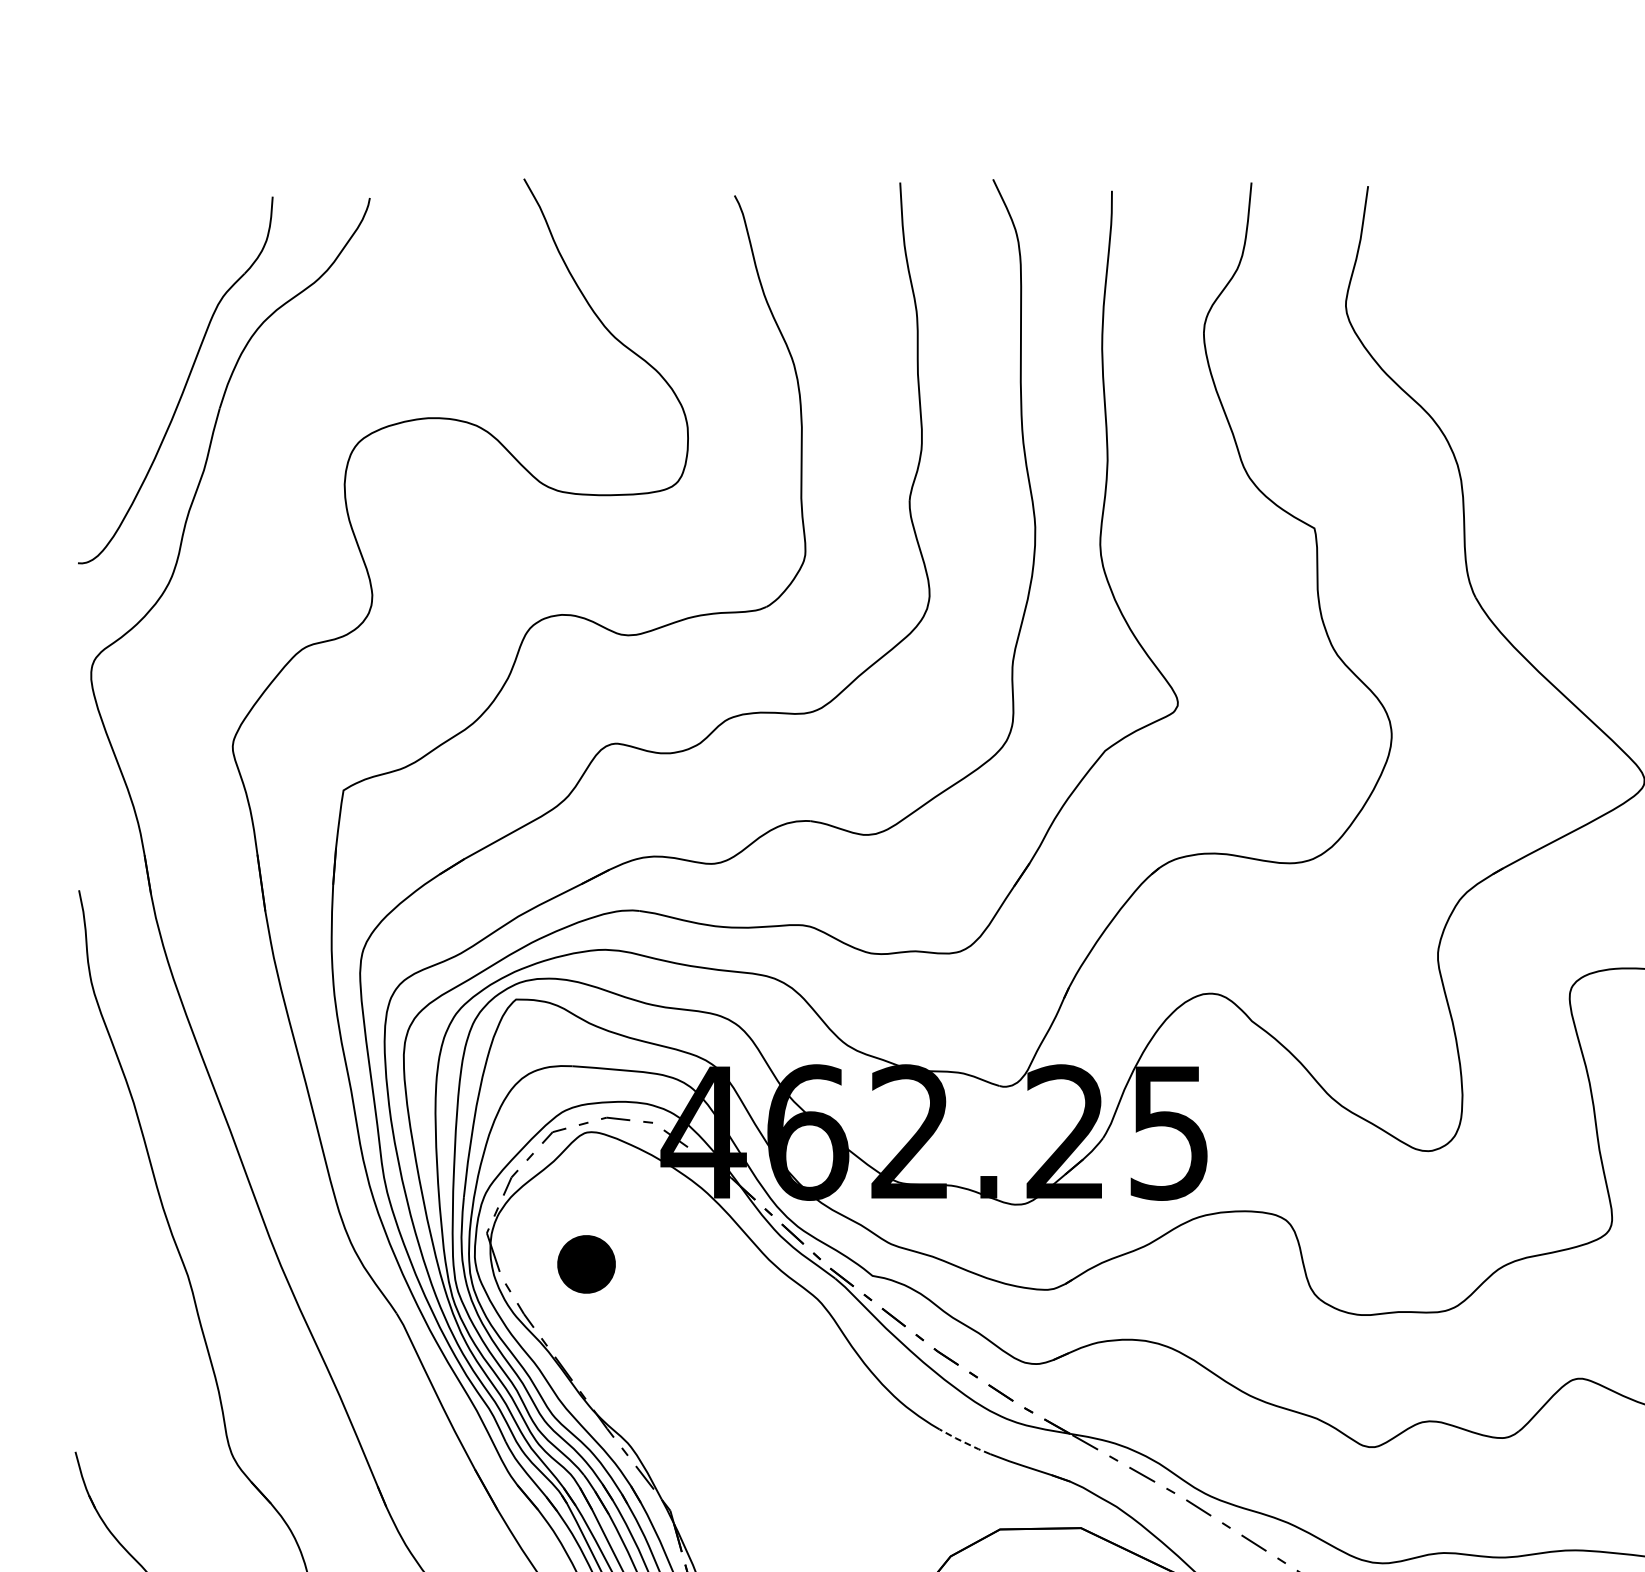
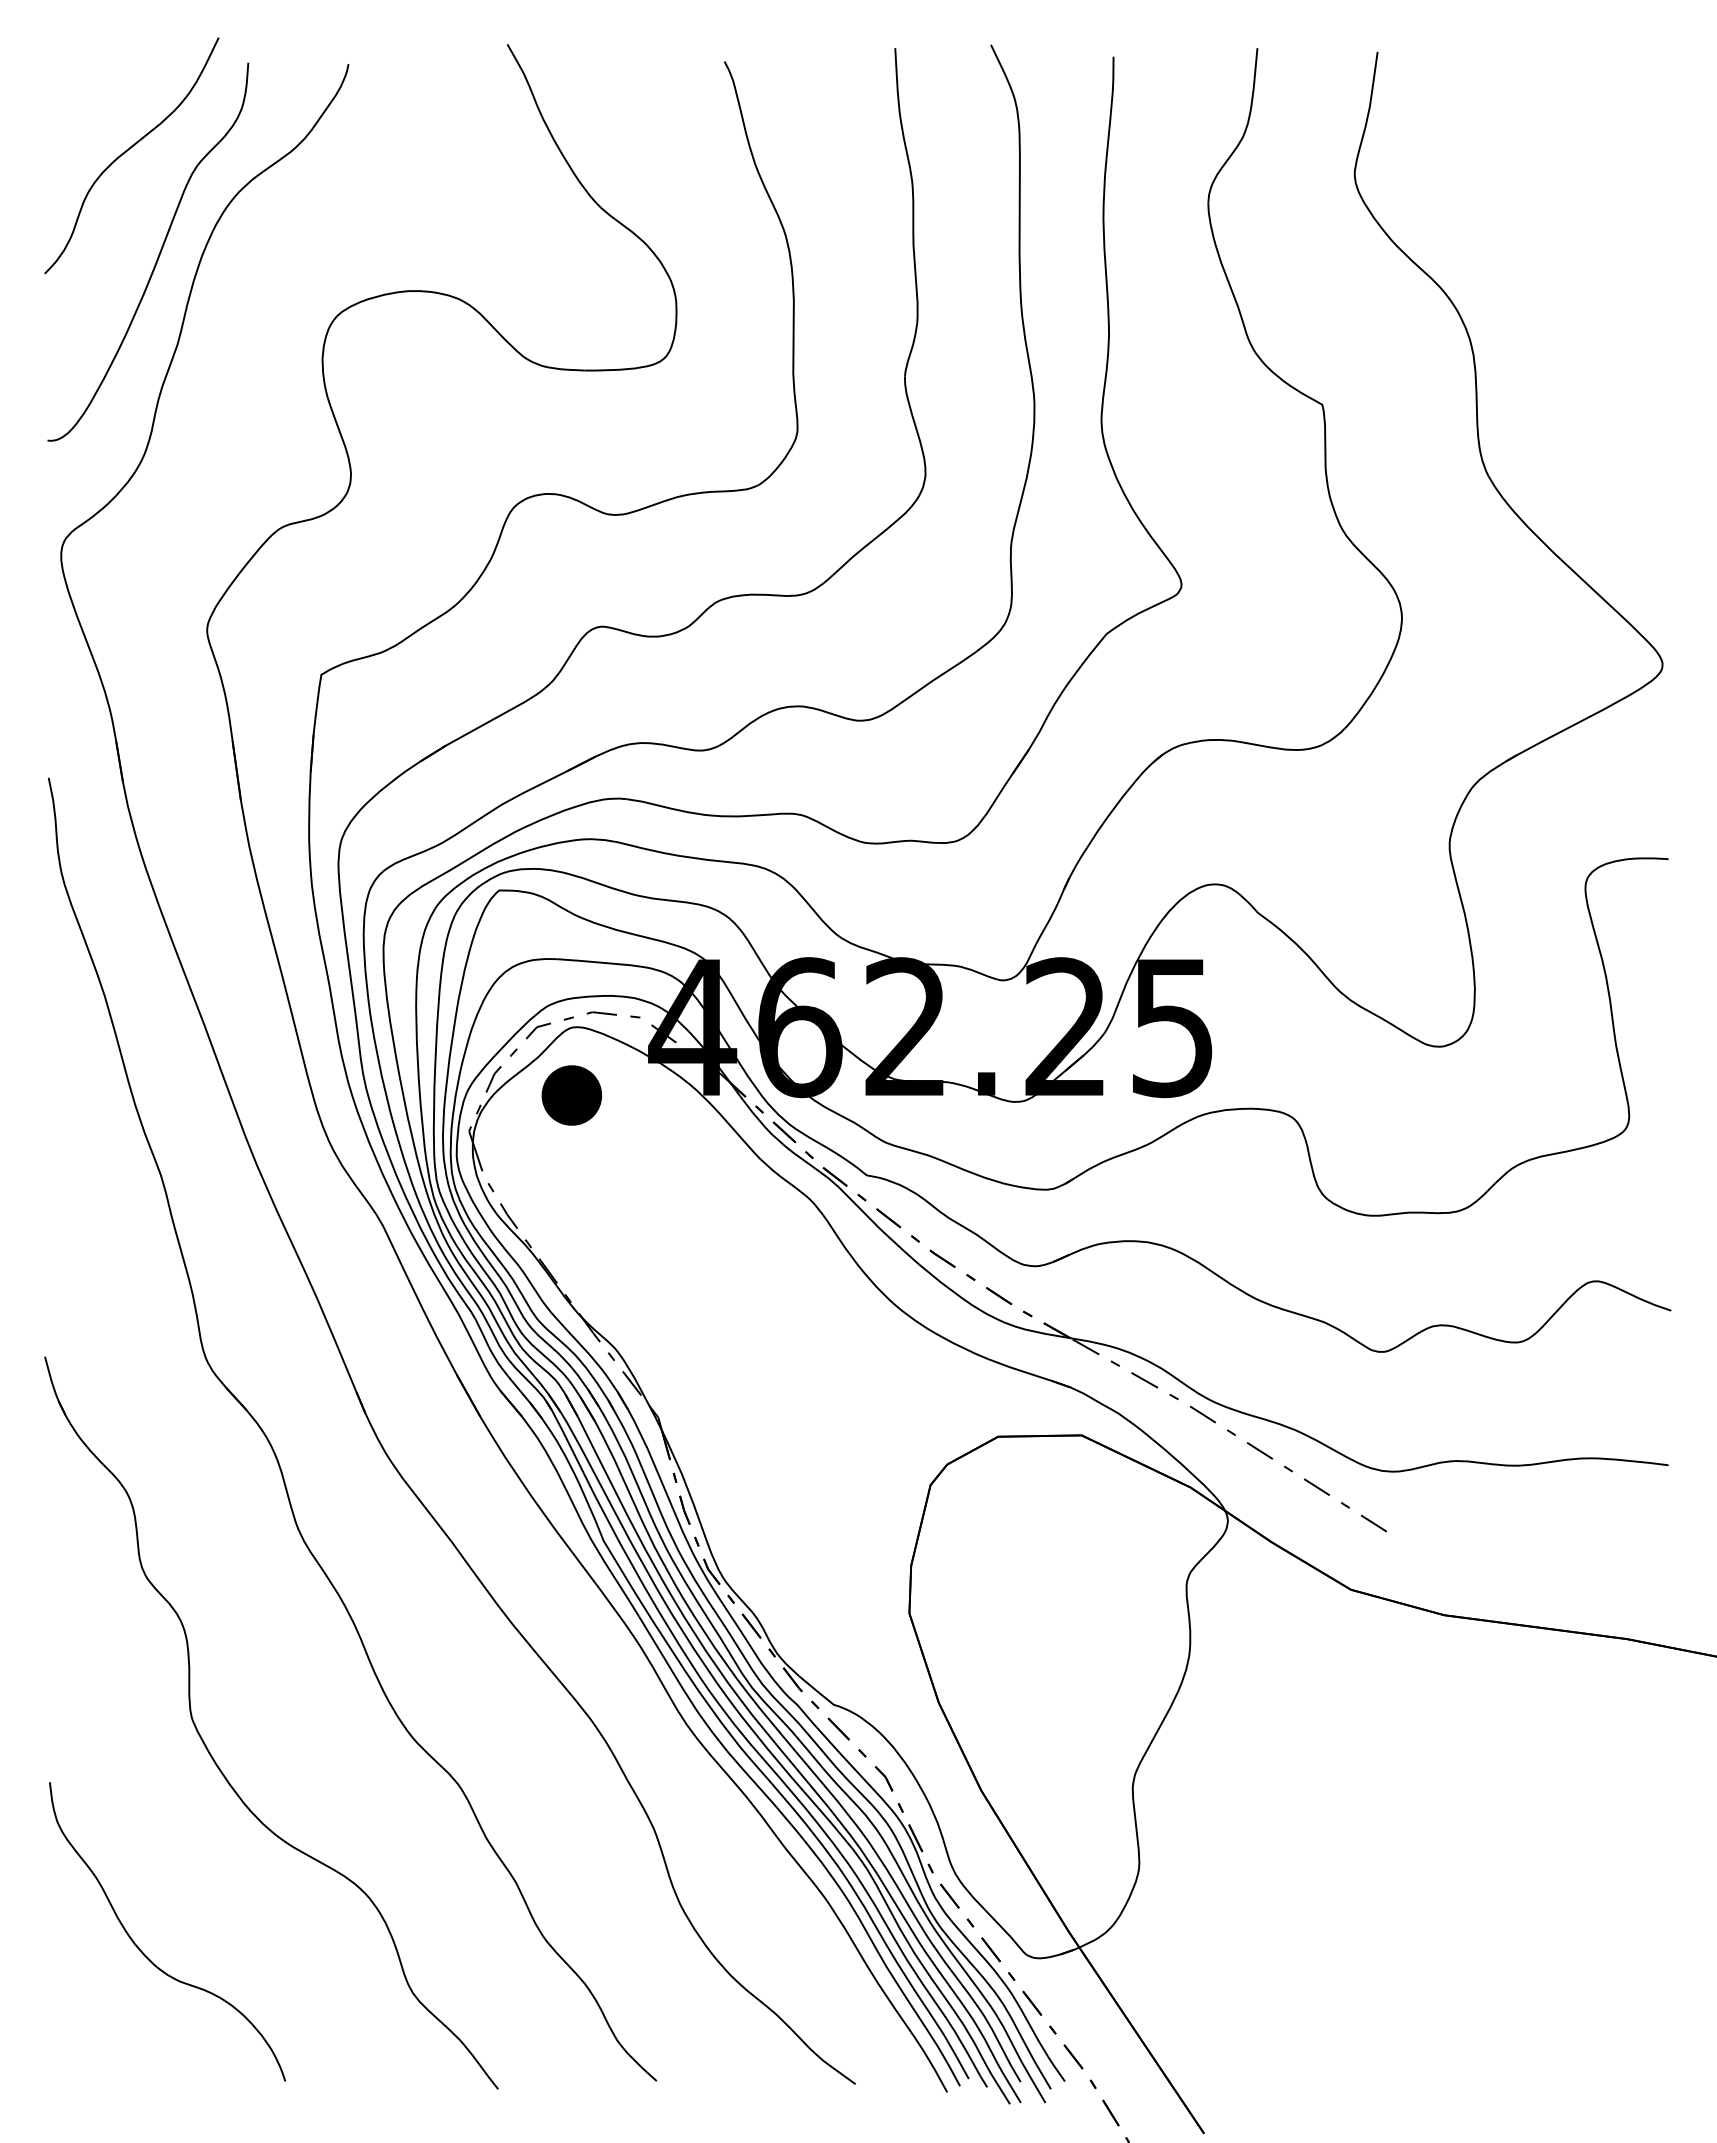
curve: (155, 282) -> (127, 151), added
part: (586, 1264) -> (571, 1095), moved
line: (964, 1441) -> (961, 1346), dashed -> solid

